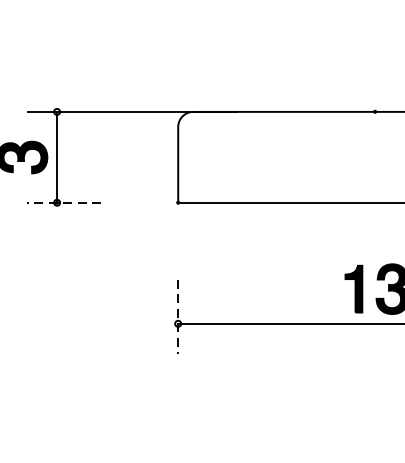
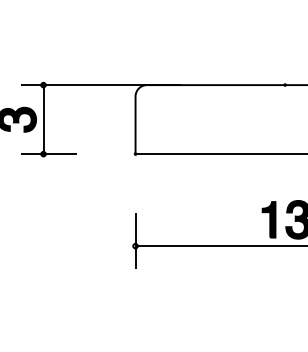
line: (63, 203) -> (48, 154), dashed -> solid
line: (178, 317) -> (135, 241), dashed -> solid

